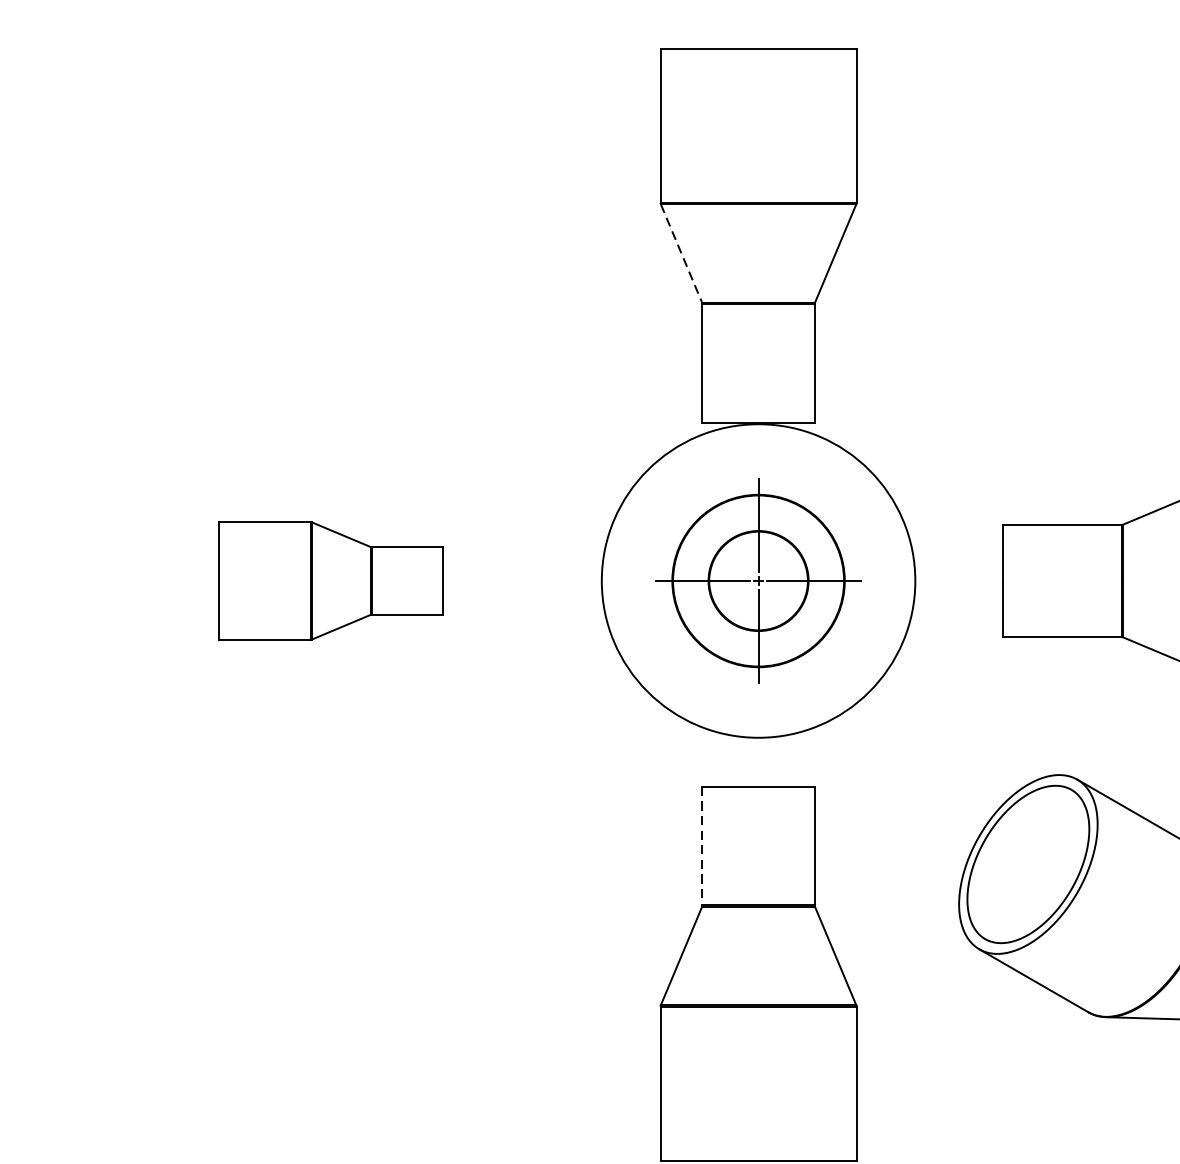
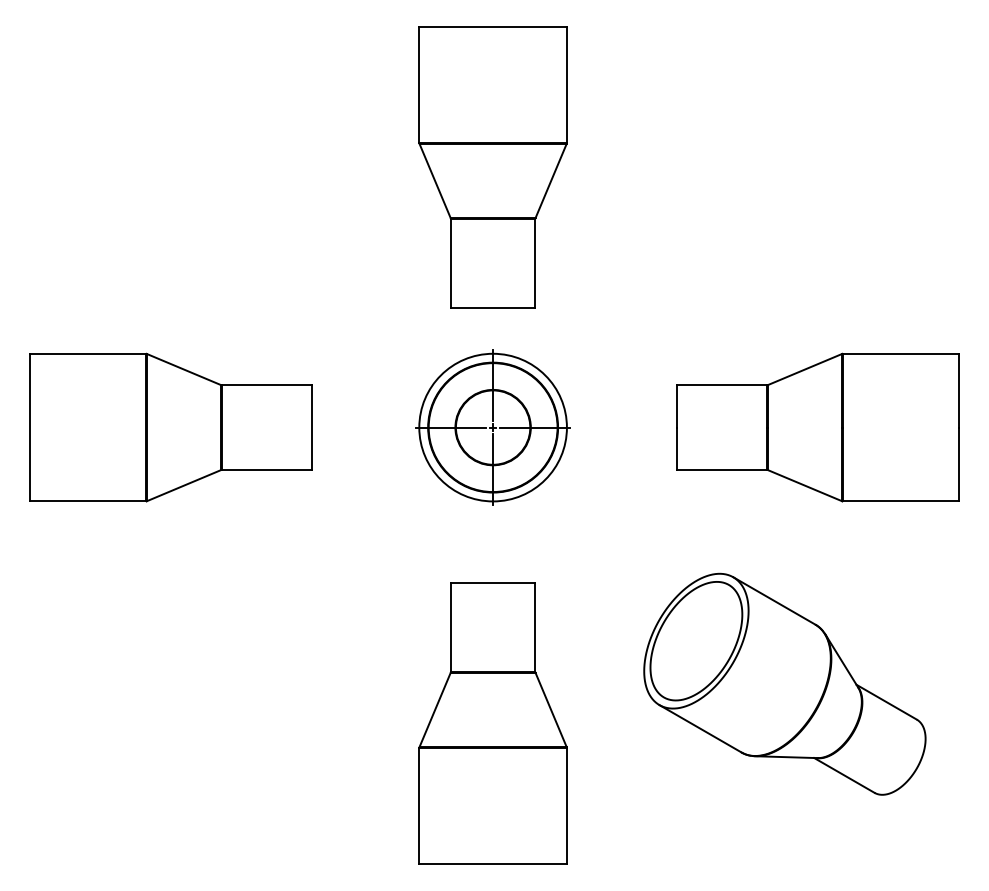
line: (682, 254) -> (435, 181), dashed -> solid
part: (330, 580) -> (170, 427), size x1.67
circle: (757, 580) -> (492, 427), size x0.62
line: (702, 846) -> (450, 627), dashed -> solid

